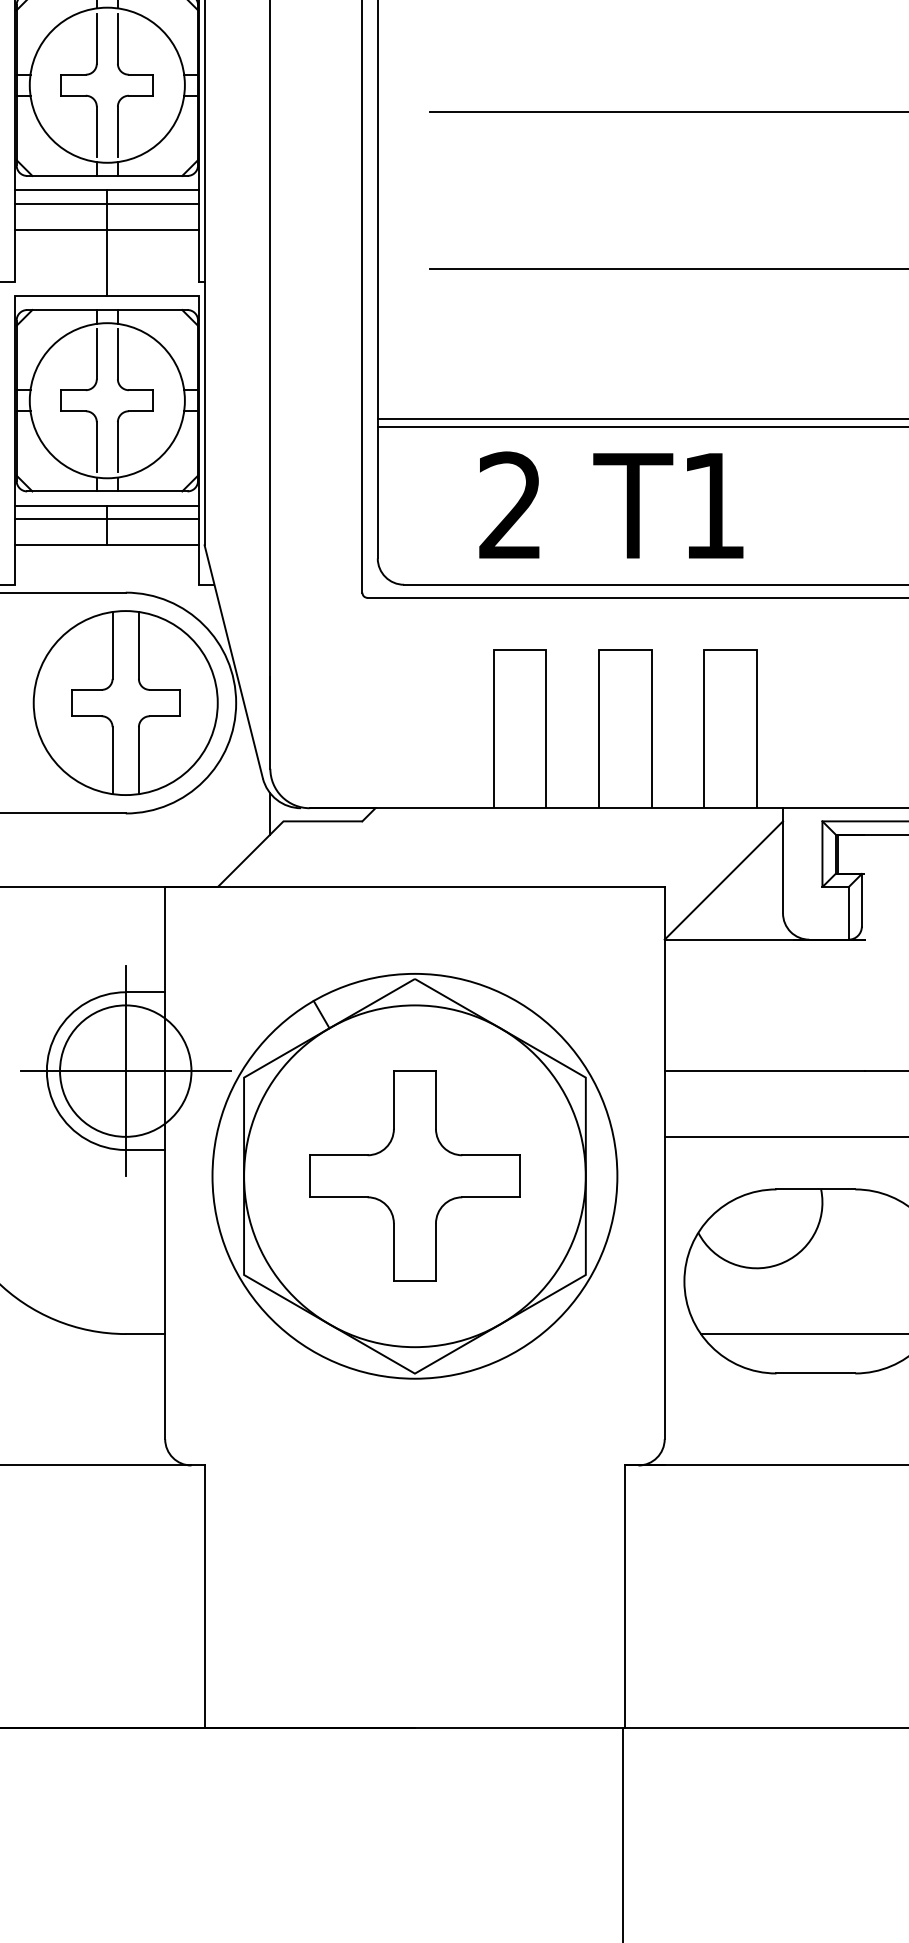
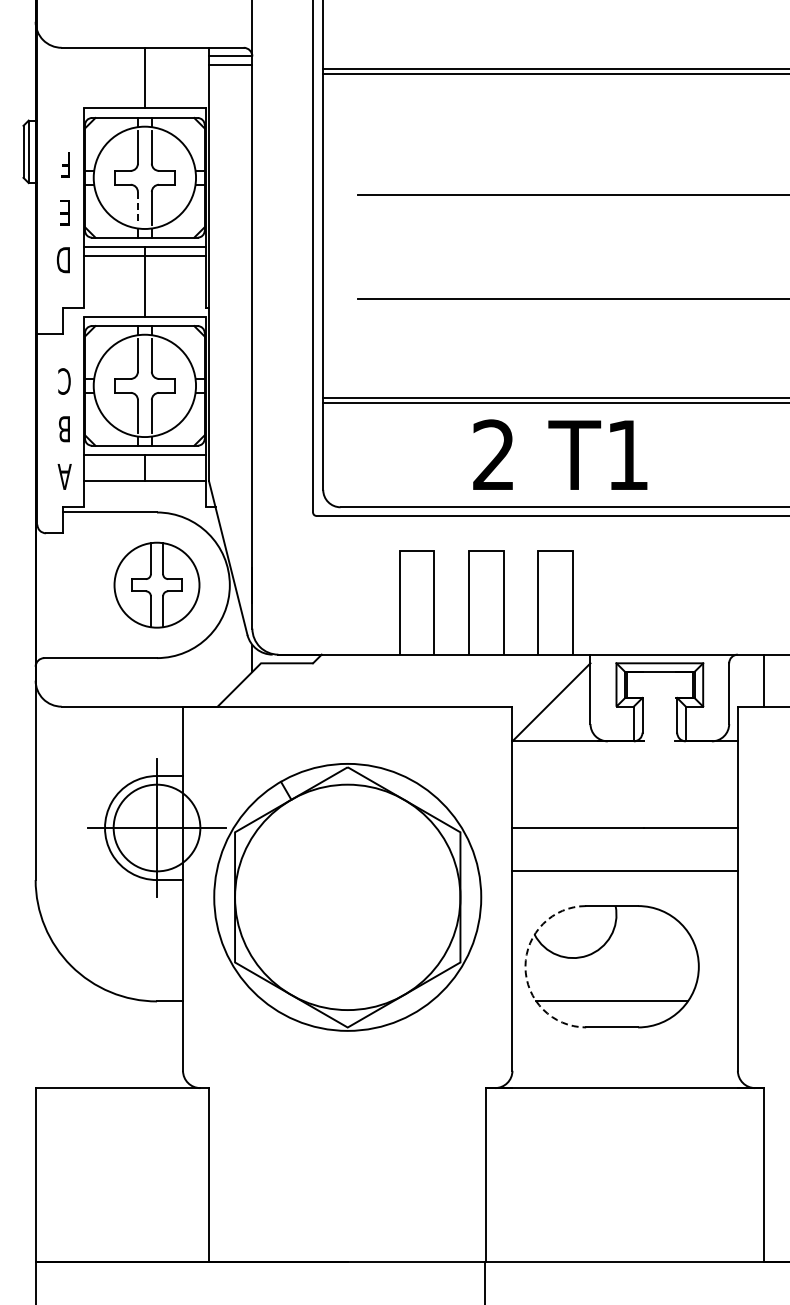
line: (96, 133) -> (137, 209), solid -> dashed
line: (106, 230) -> (144, 273), removed
text: (611, 504) -> (560, 454), moved
line: (106, 518) -> (144, 463), removed
part: (124, 701) -> (156, 584), size x0.7
part: (414, 1176) -> (347, 897), removed
arc: (684, 1281) -> (525, 966), solid -> dashed

